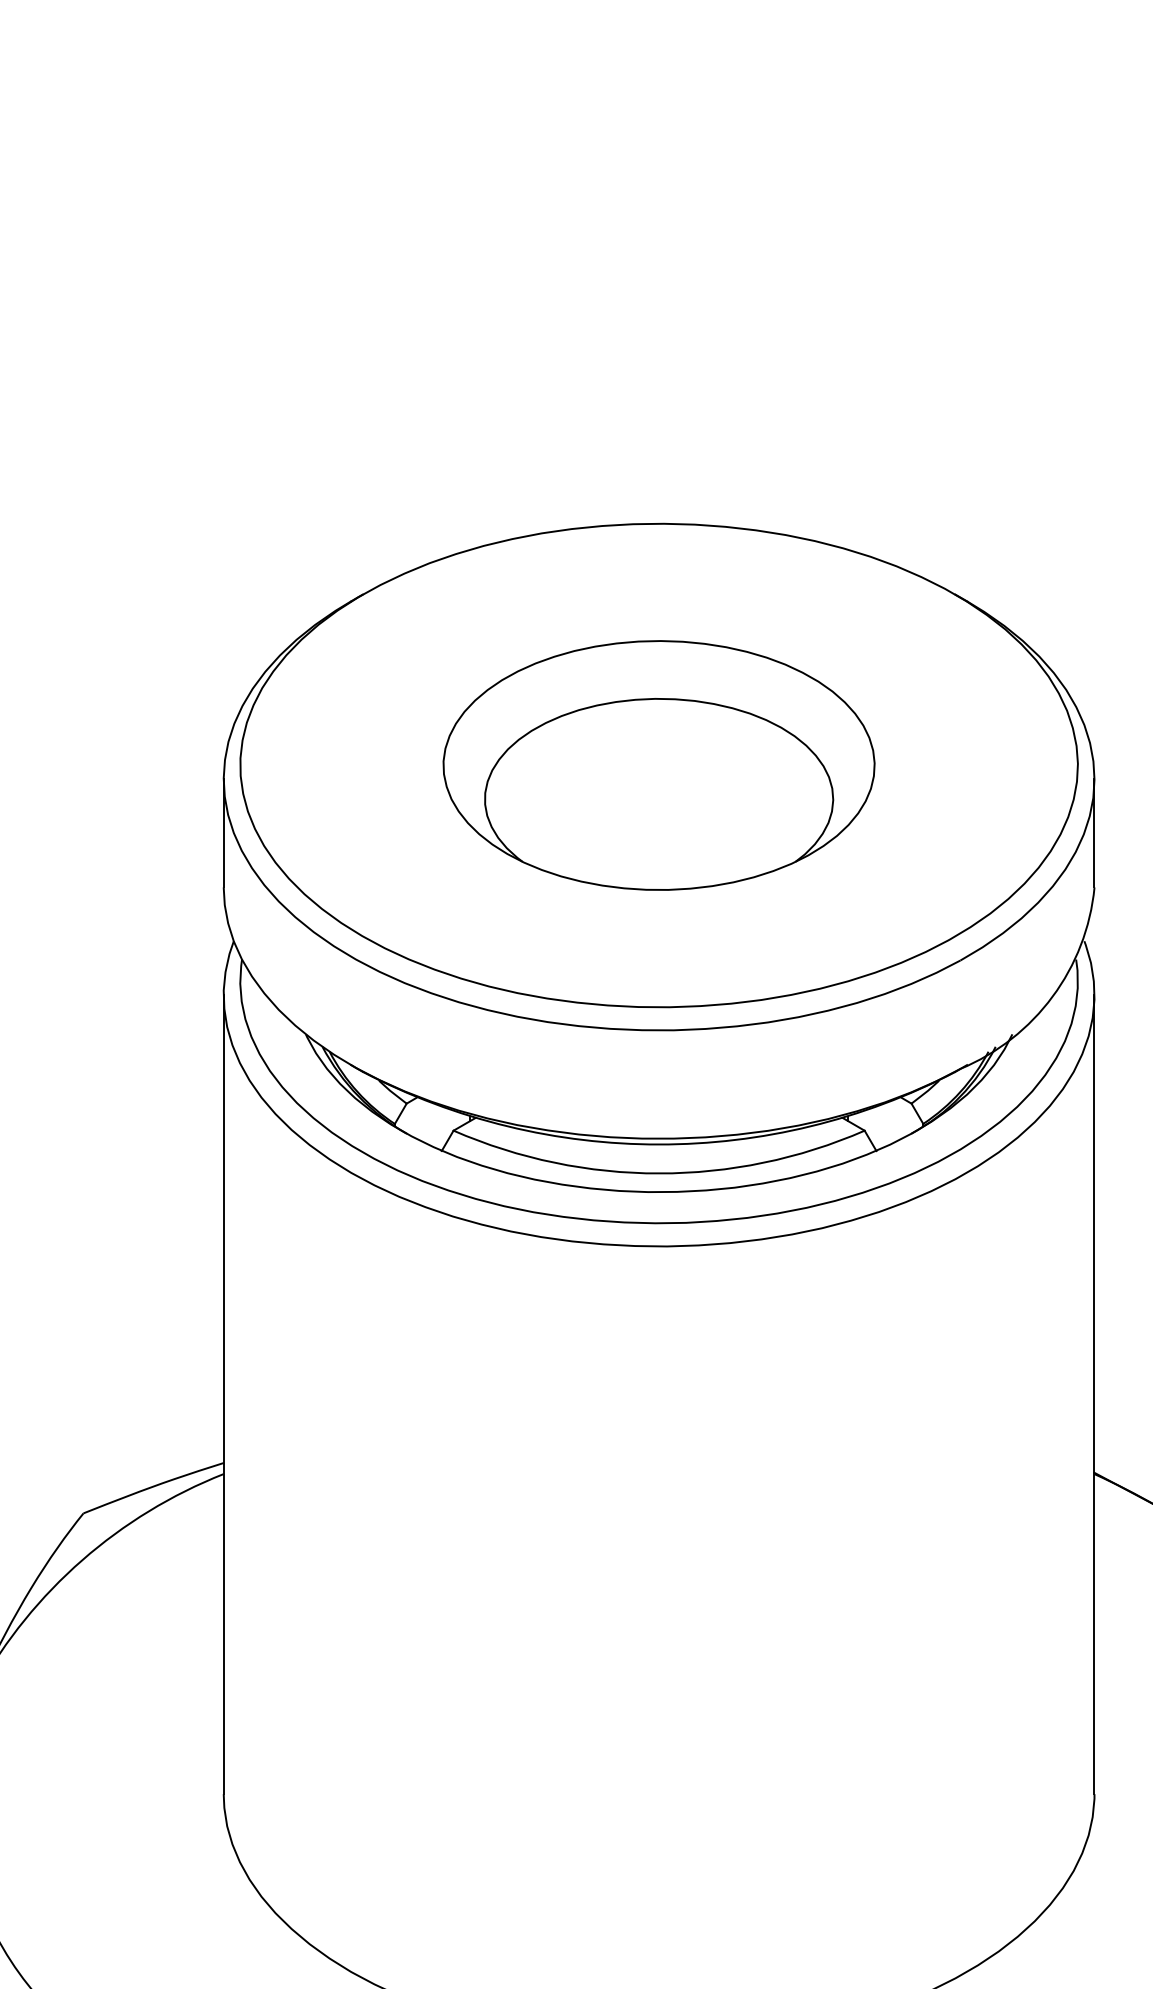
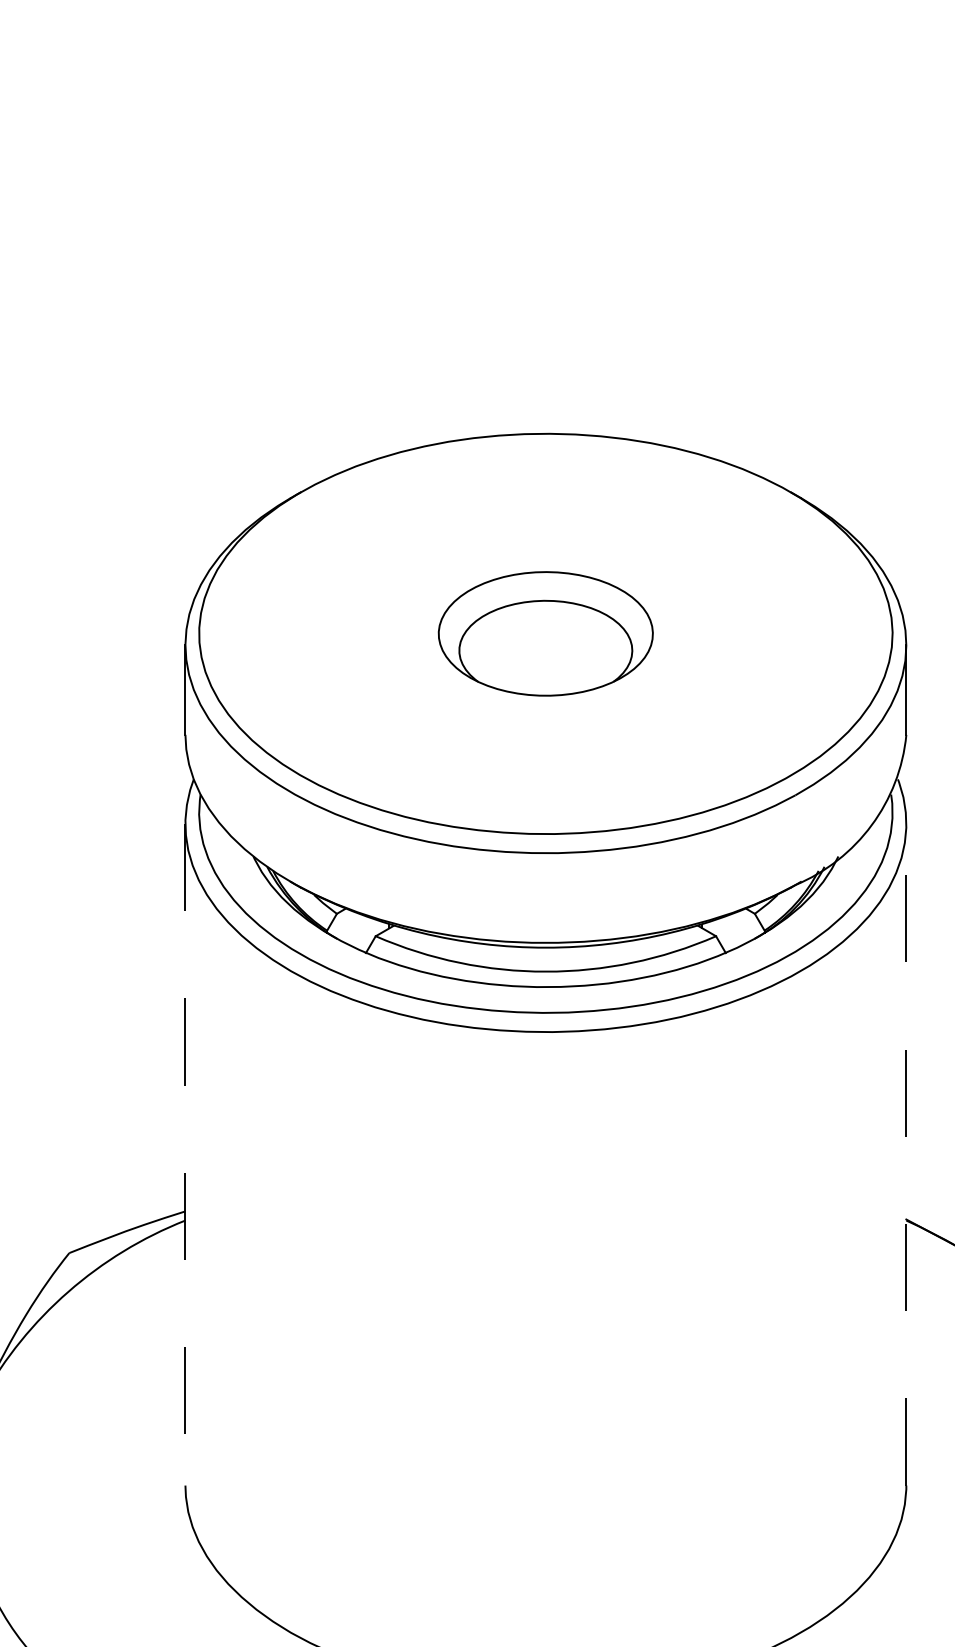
part: (658, 765) -> (545, 633), size x0.6
line: (223, 1394) -> (185, 1154), solid -> dashed
line: (1094, 1394) -> (906, 1154), solid -> dashed

